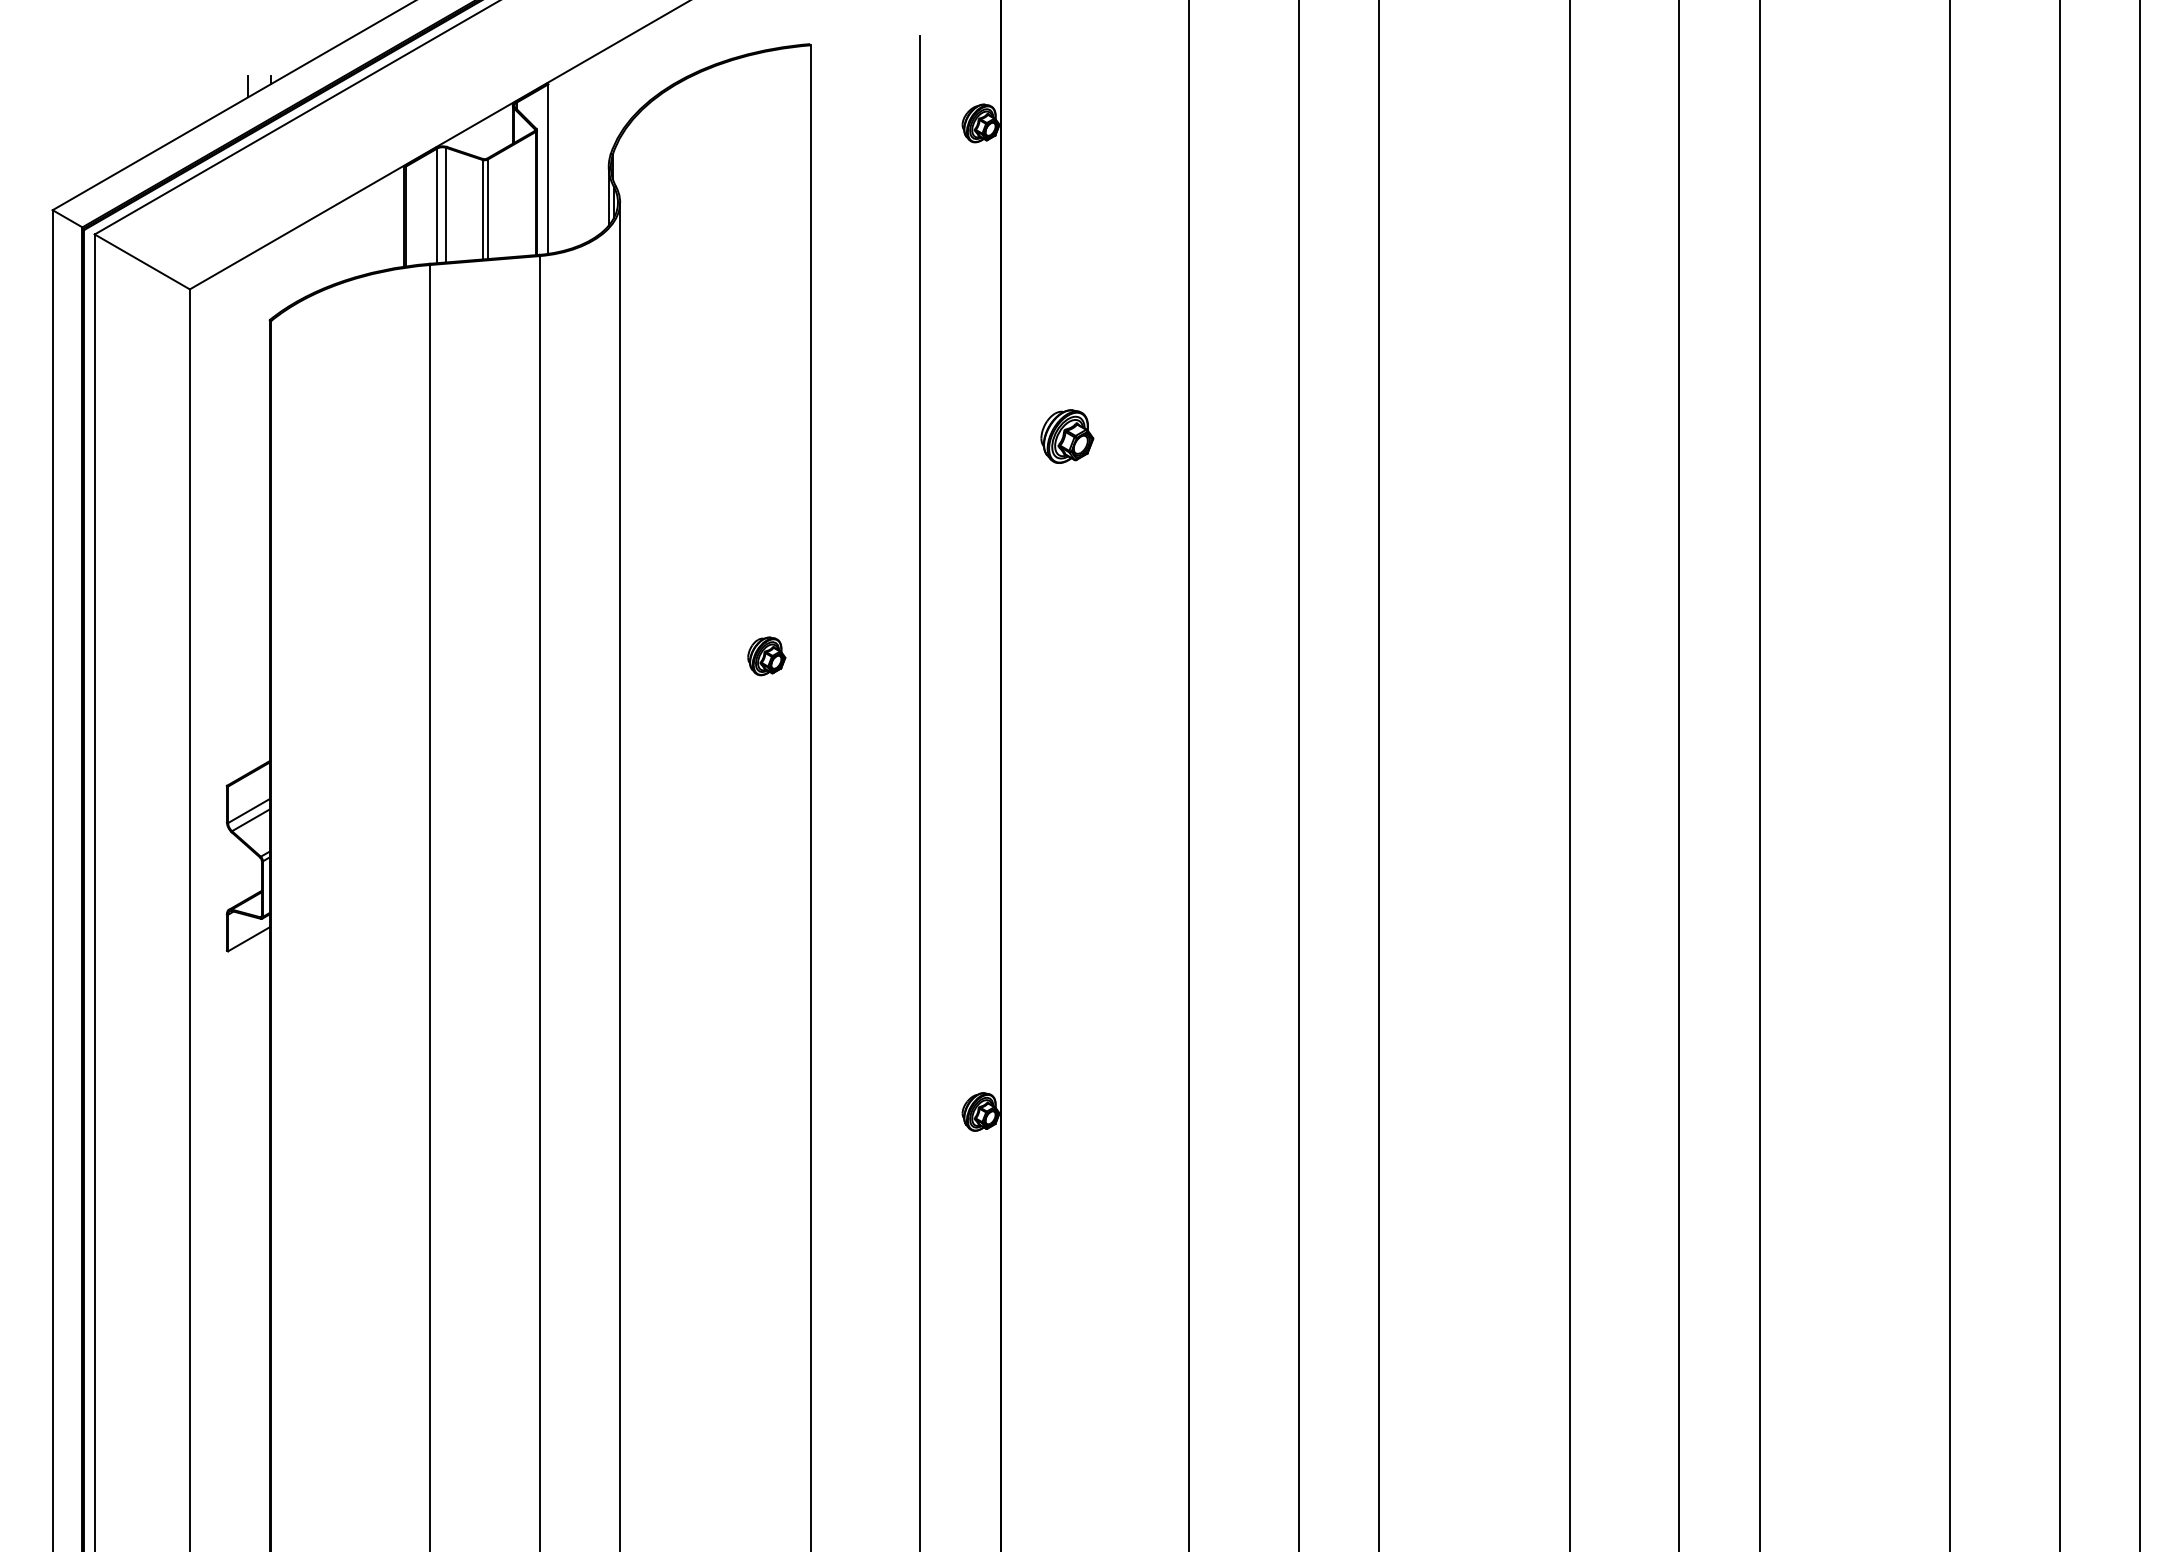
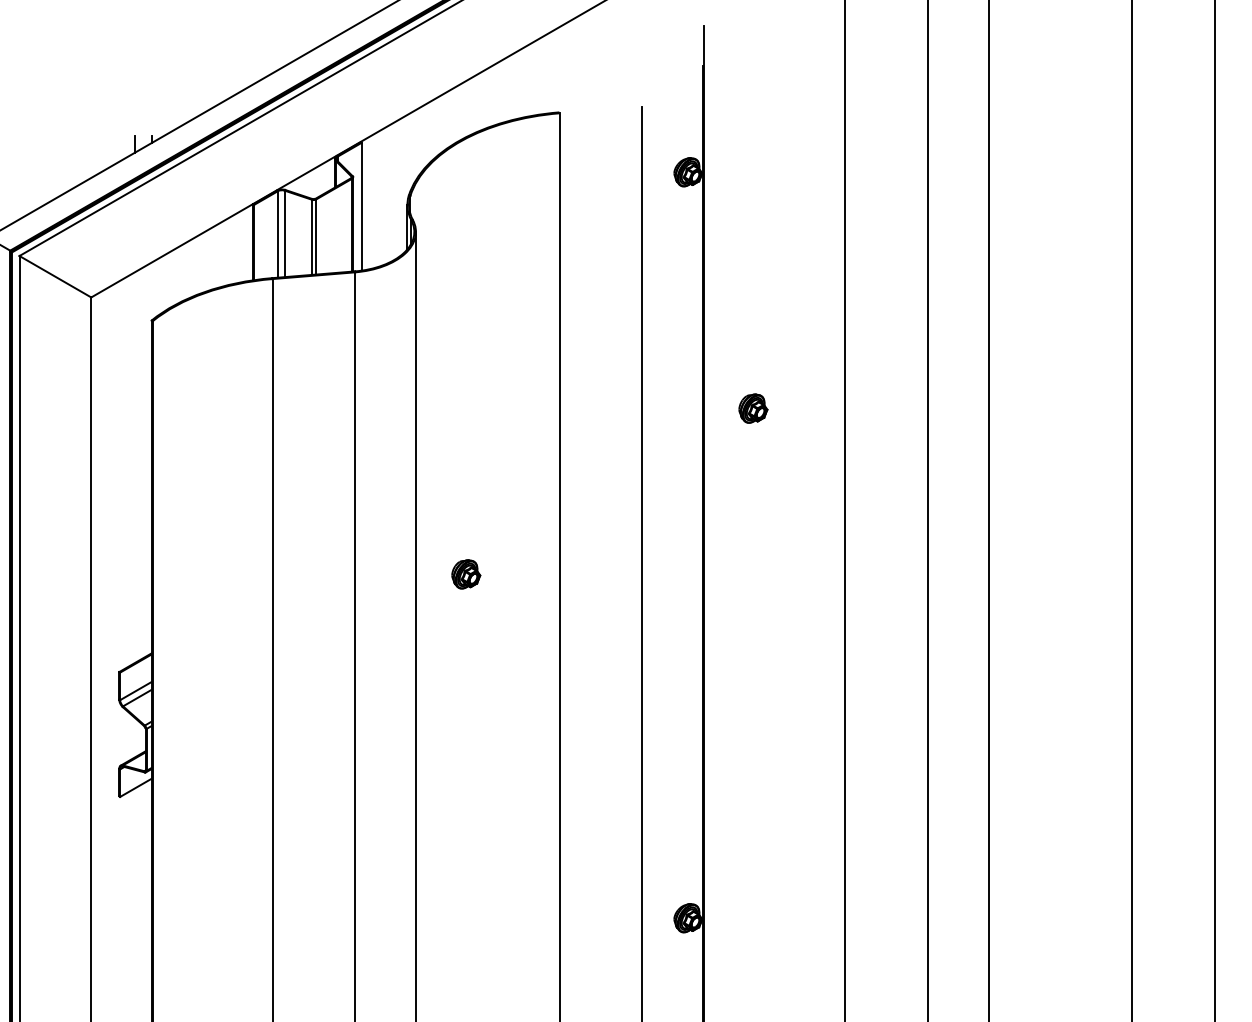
part: (1066, 436) -> (752, 408), size x0.71
part: (766, 656) -> (466, 574), moved

